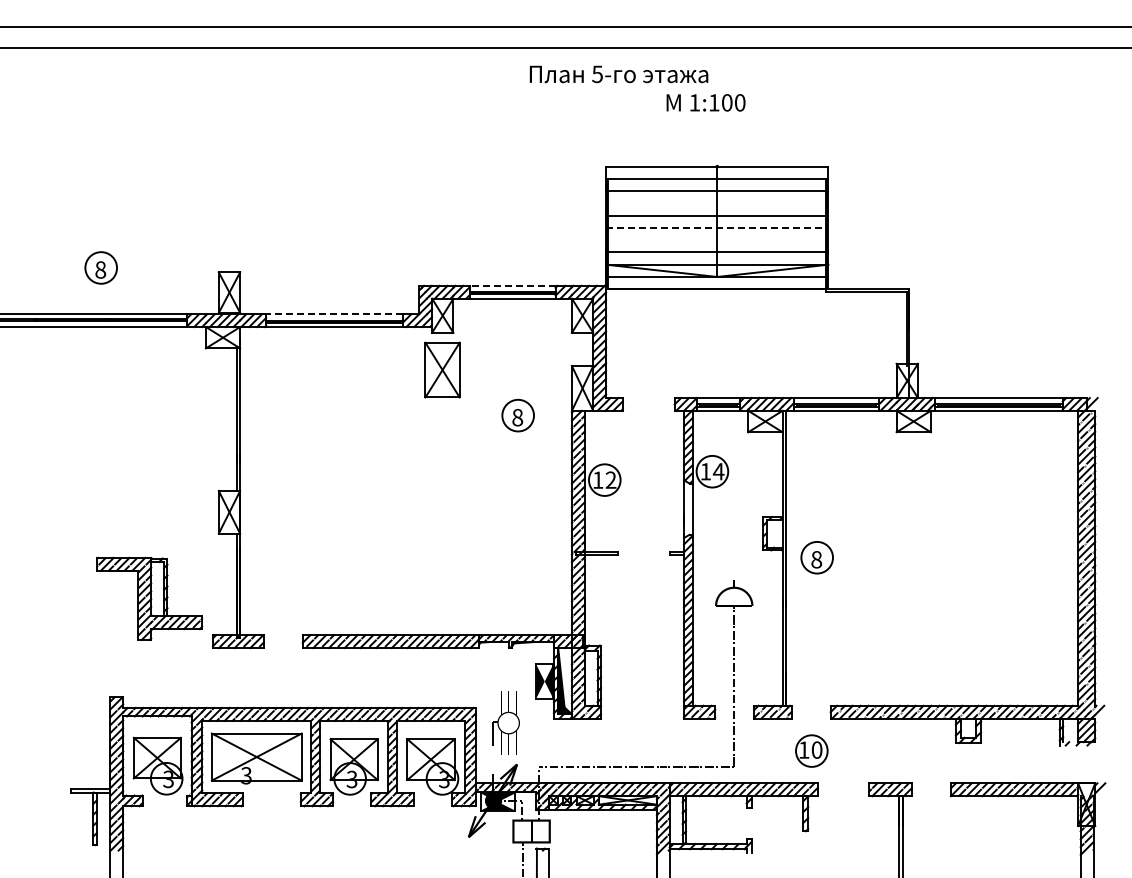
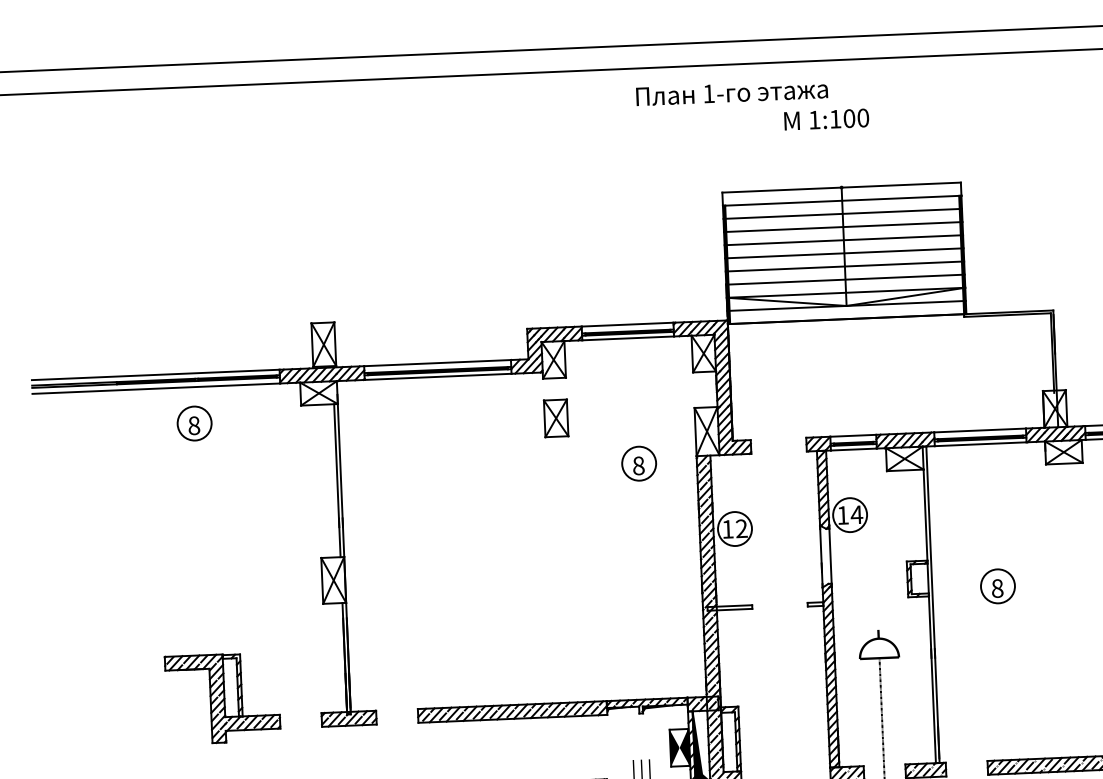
text: (597, 74) -> (708, 94), 5- -> 1-
line: (717, 203) -> (843, 227), added
line: (717, 227) -> (844, 252), dashed -> solid
line: (717, 240) -> (845, 266), added
part: (100, 267) -> (193, 423), moved
line: (512, 285) -> (627, 324), dashed -> solid
line: (334, 314) -> (437, 363), dashed -> solid
part: (442, 370) -> (555, 418), size x0.62
part: (816, 557) -> (997, 586), moved
part: (149, 598) -> (222, 698), moved

